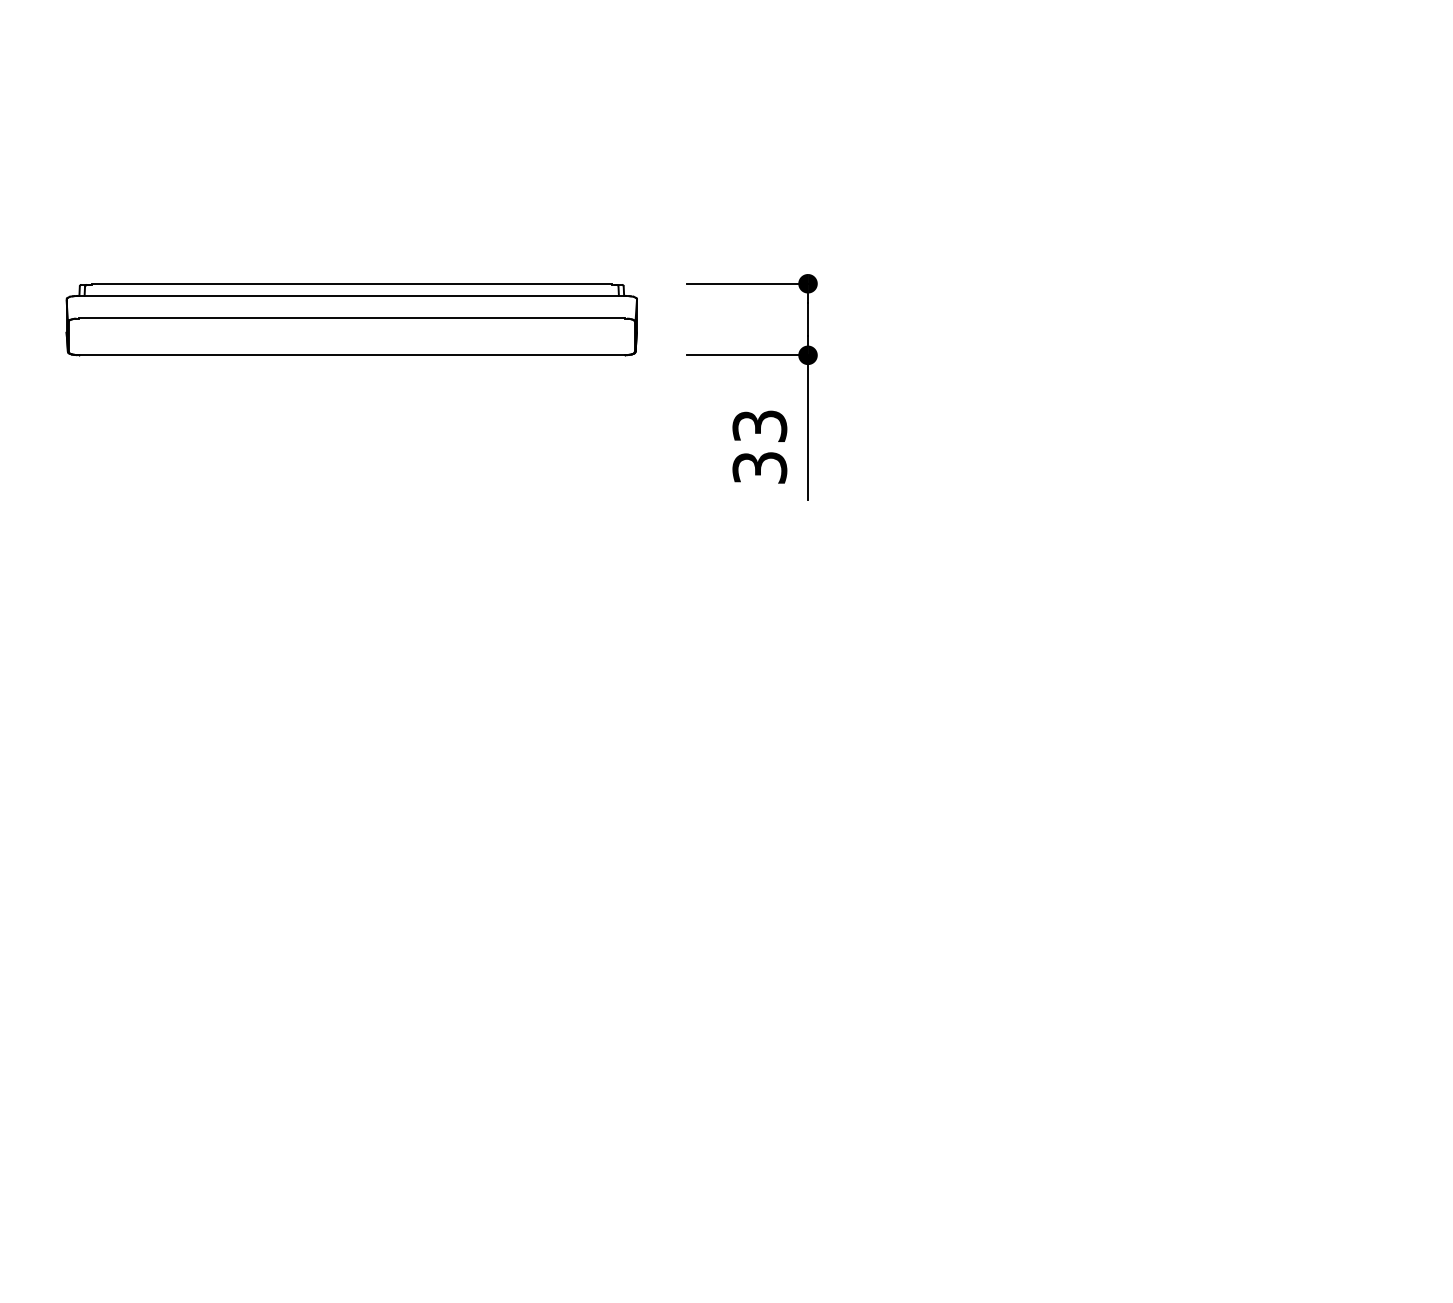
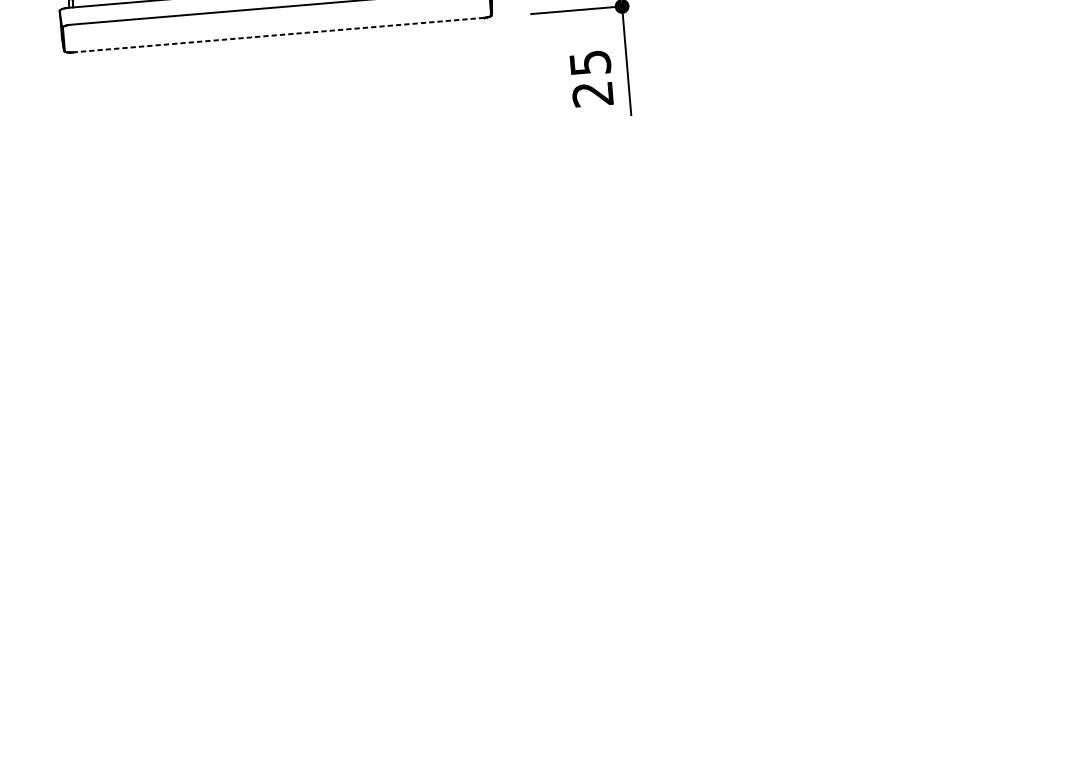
line: (351, 355) -> (278, 35), solid -> dashed
text: (759, 446) -> (591, 78), 33 -> 25

